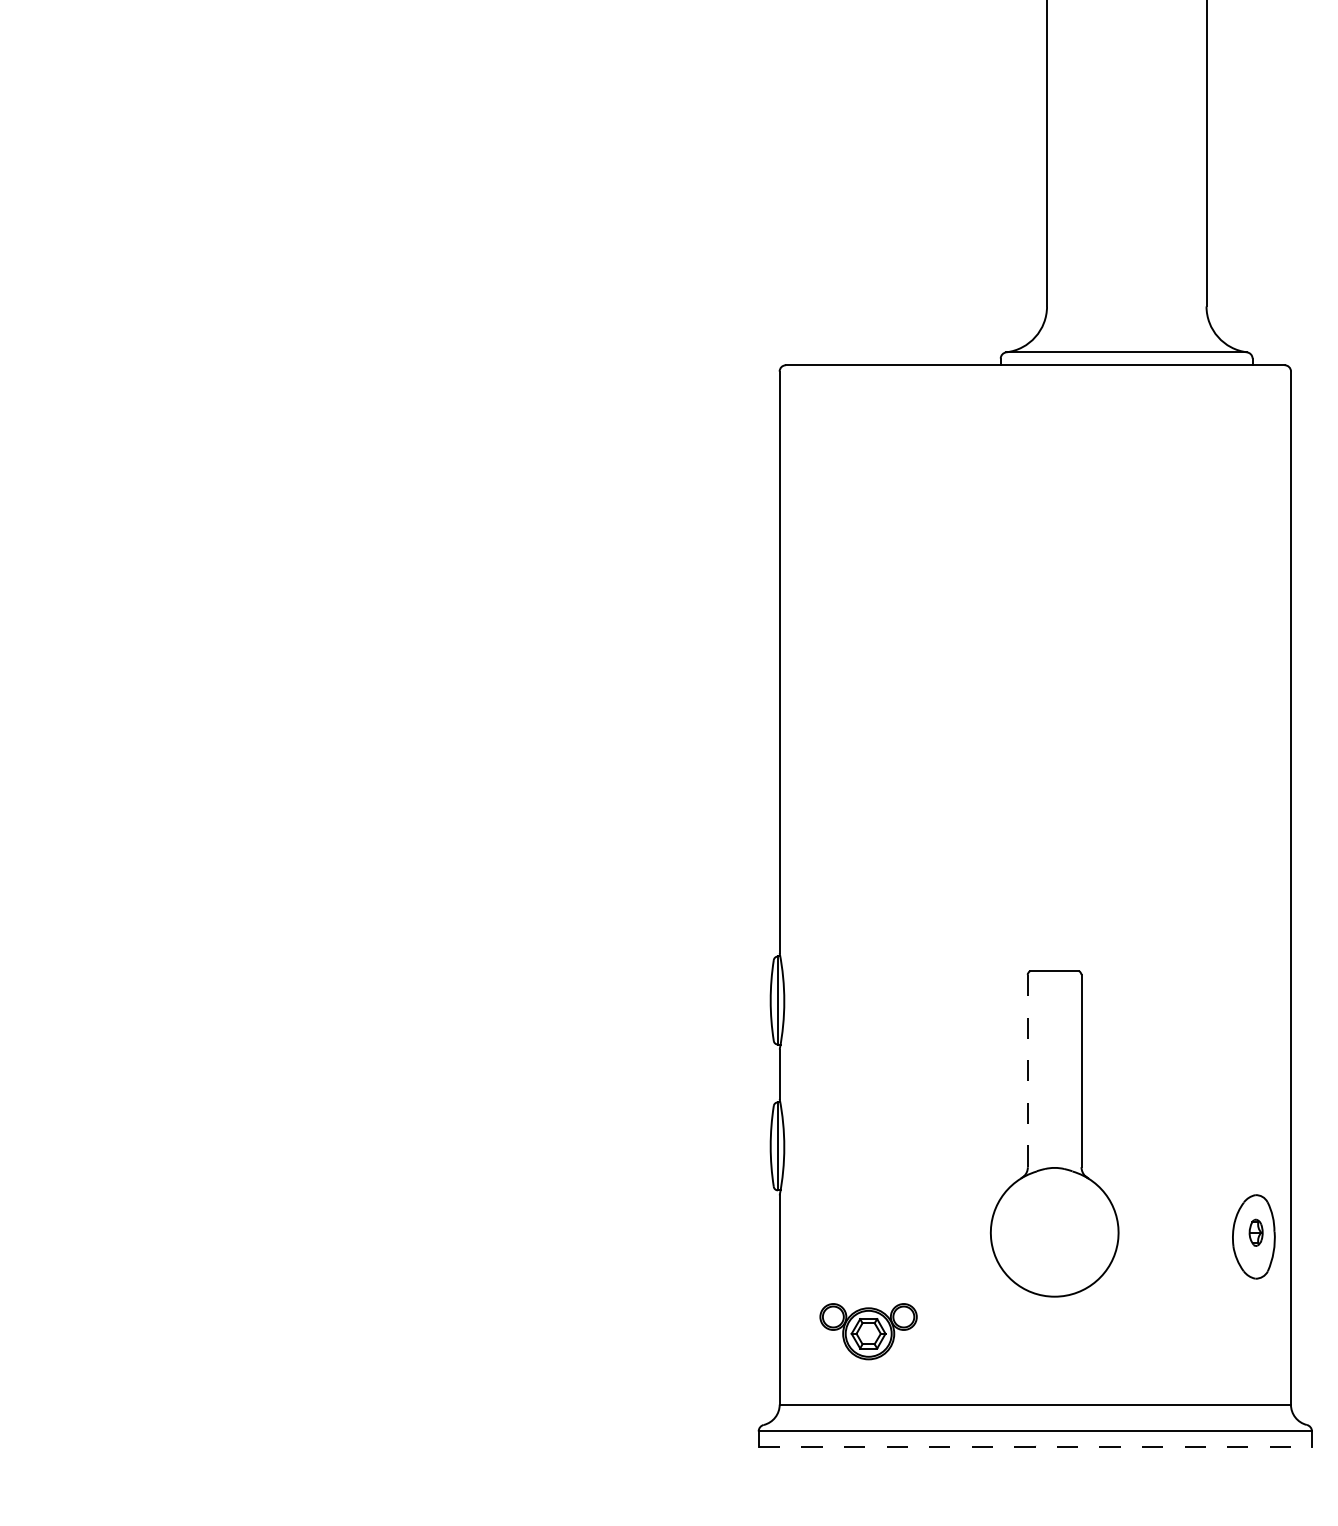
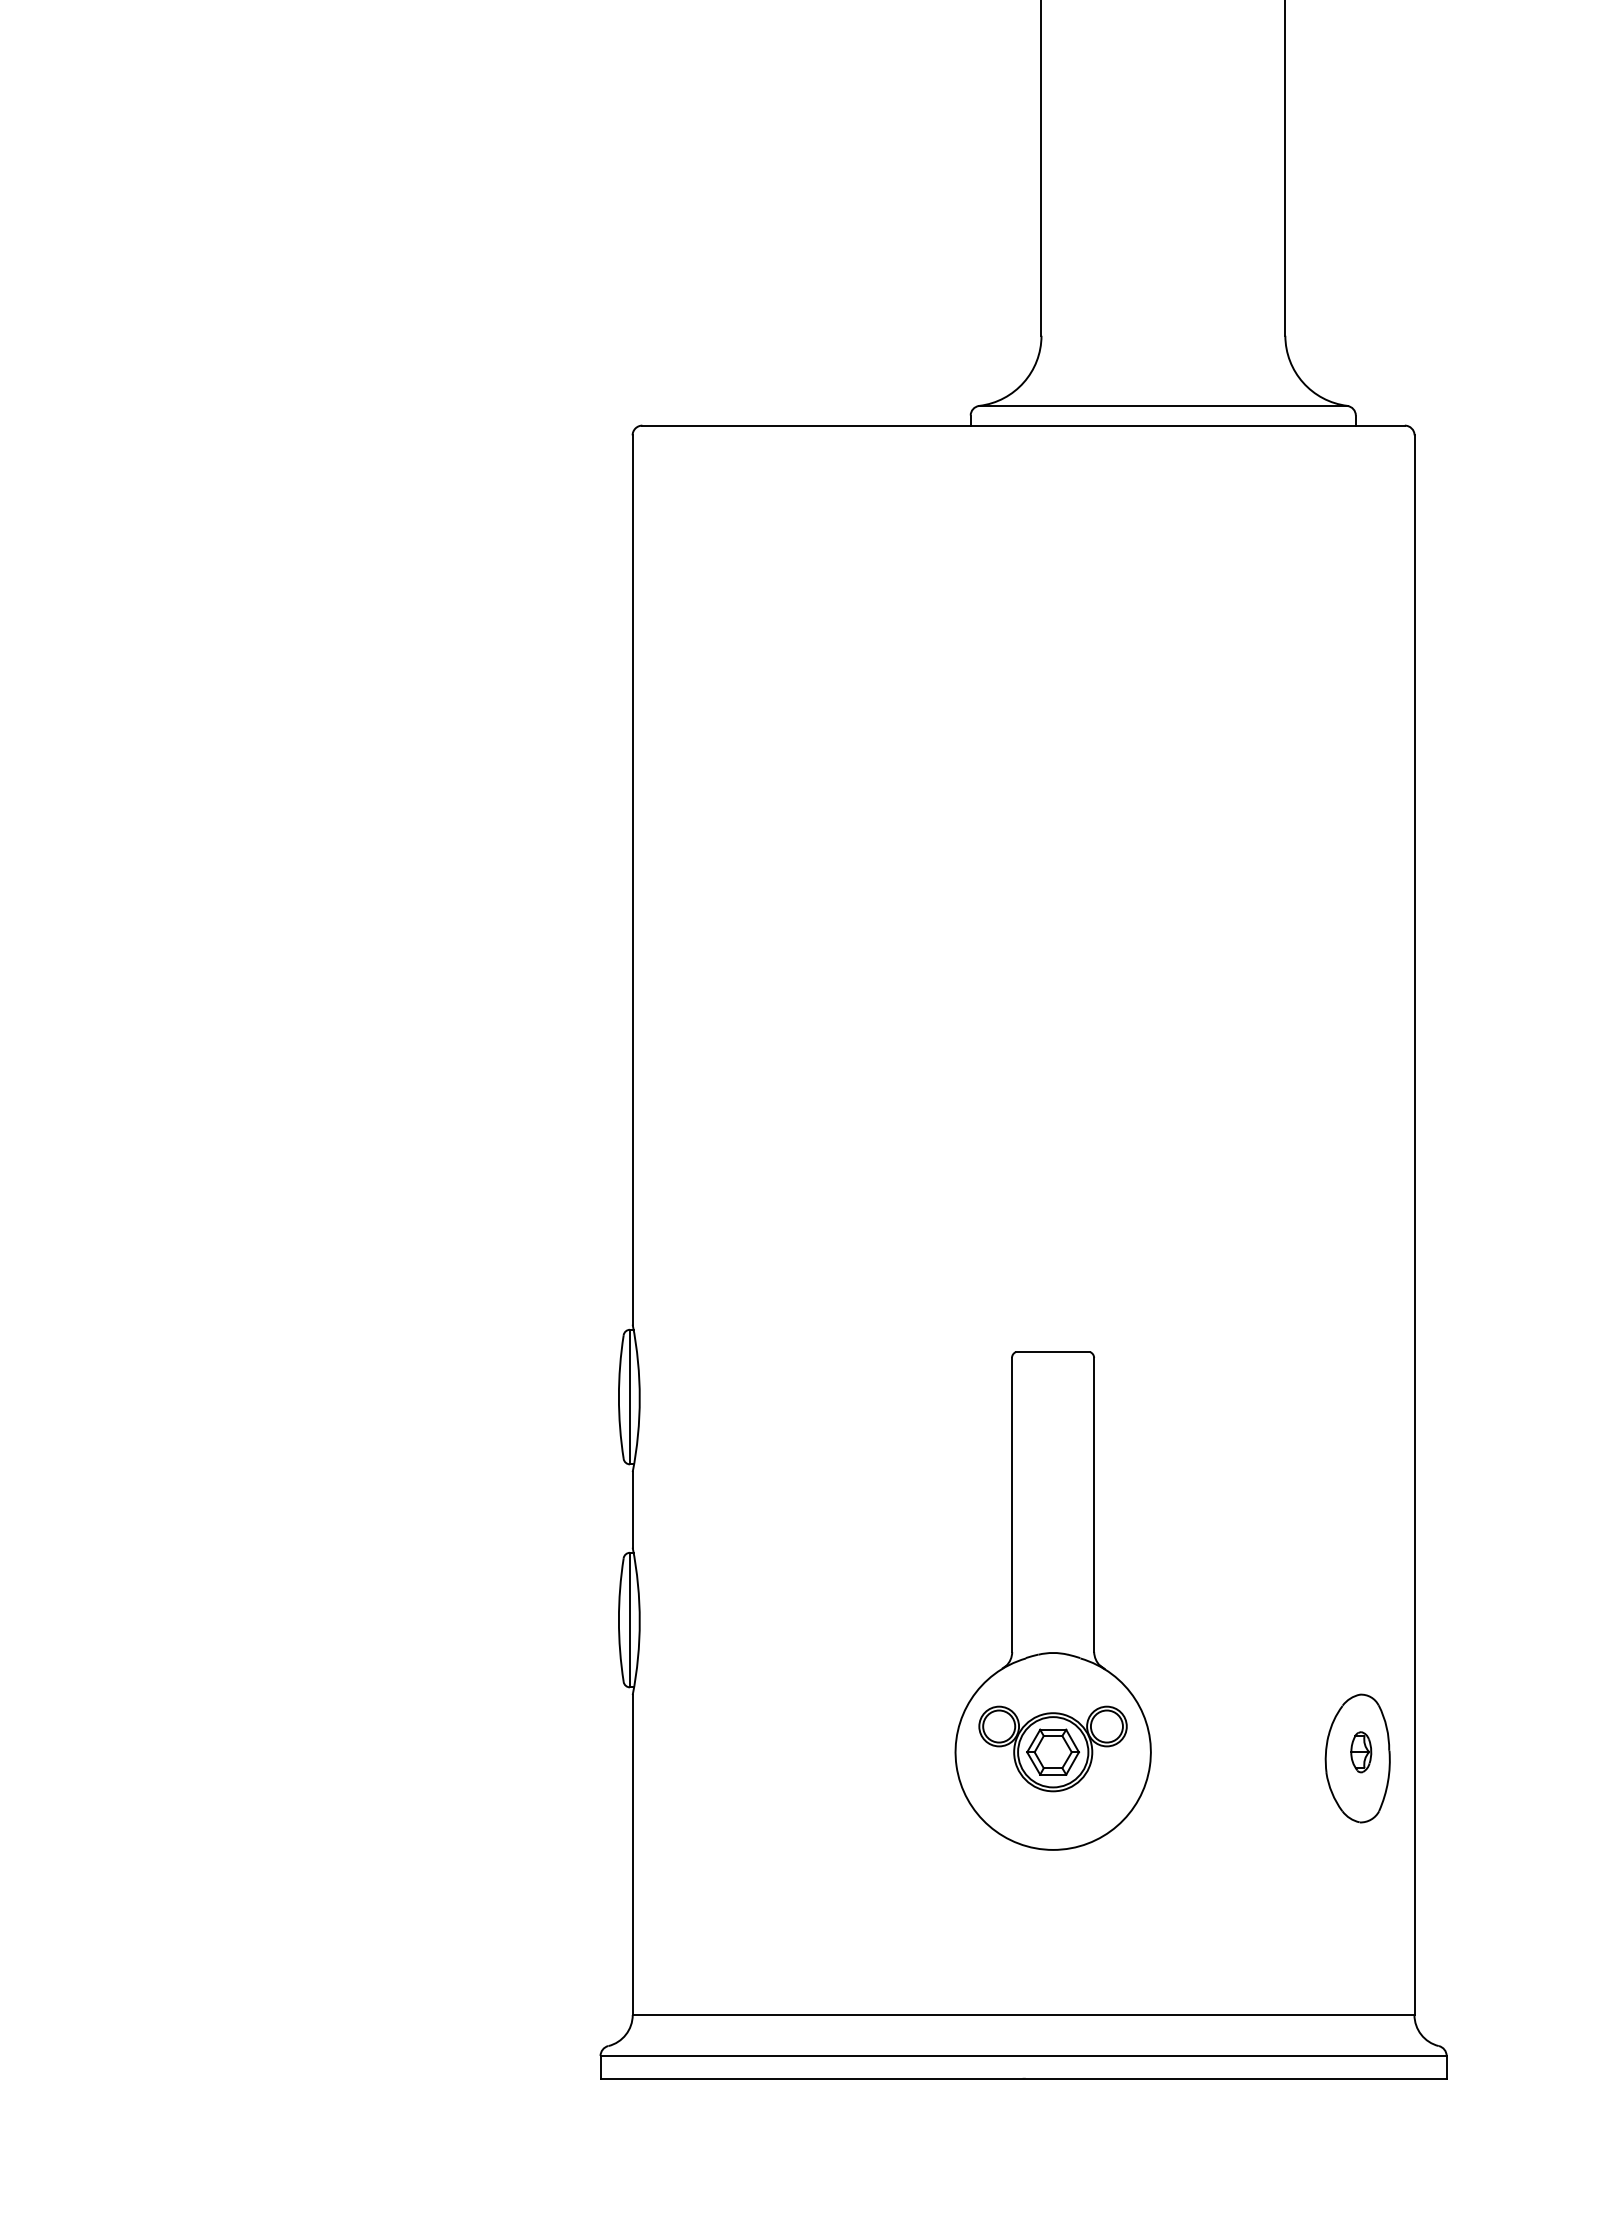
line: (1027, 1071) -> (1011, 1505), dashed -> solid
part: (868, 1331) -> (1052, 1748), moved
line: (1035, 1446) -> (1023, 2078), dashed -> solid

